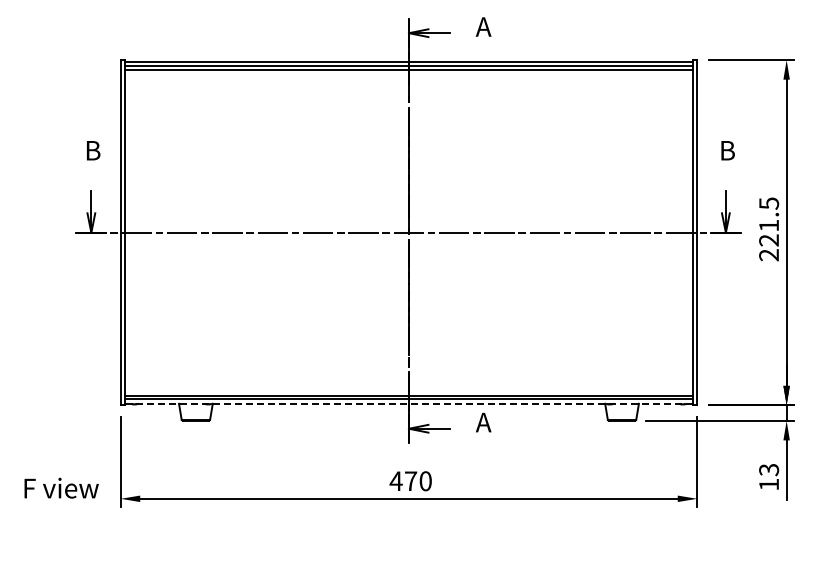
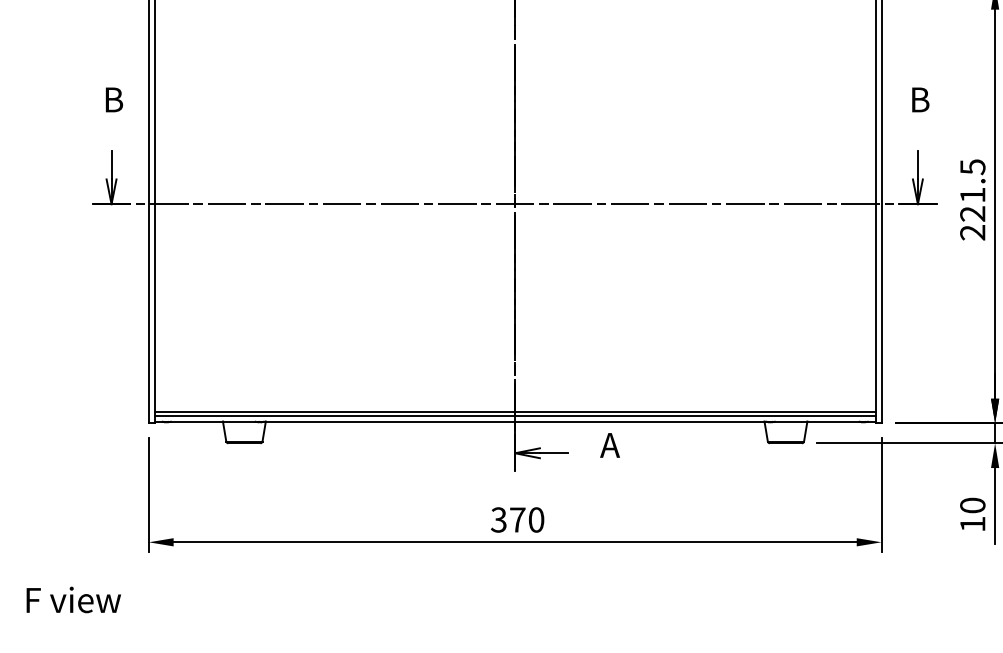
line: (408, 403) -> (514, 421), dashed -> solid
text: (768, 469) -> (972, 505), 13 -> 10
text: (395, 481) -> (498, 520), 470 -> 370
text: (61, 487) -> (73, 599), moved

